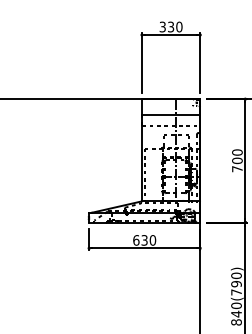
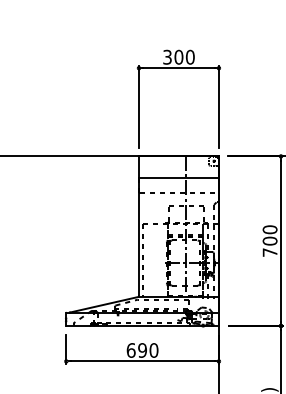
text: (170, 26) -> (178, 56), 330 -> 300
text: (144, 240) -> (142, 350), 630 -> 690

